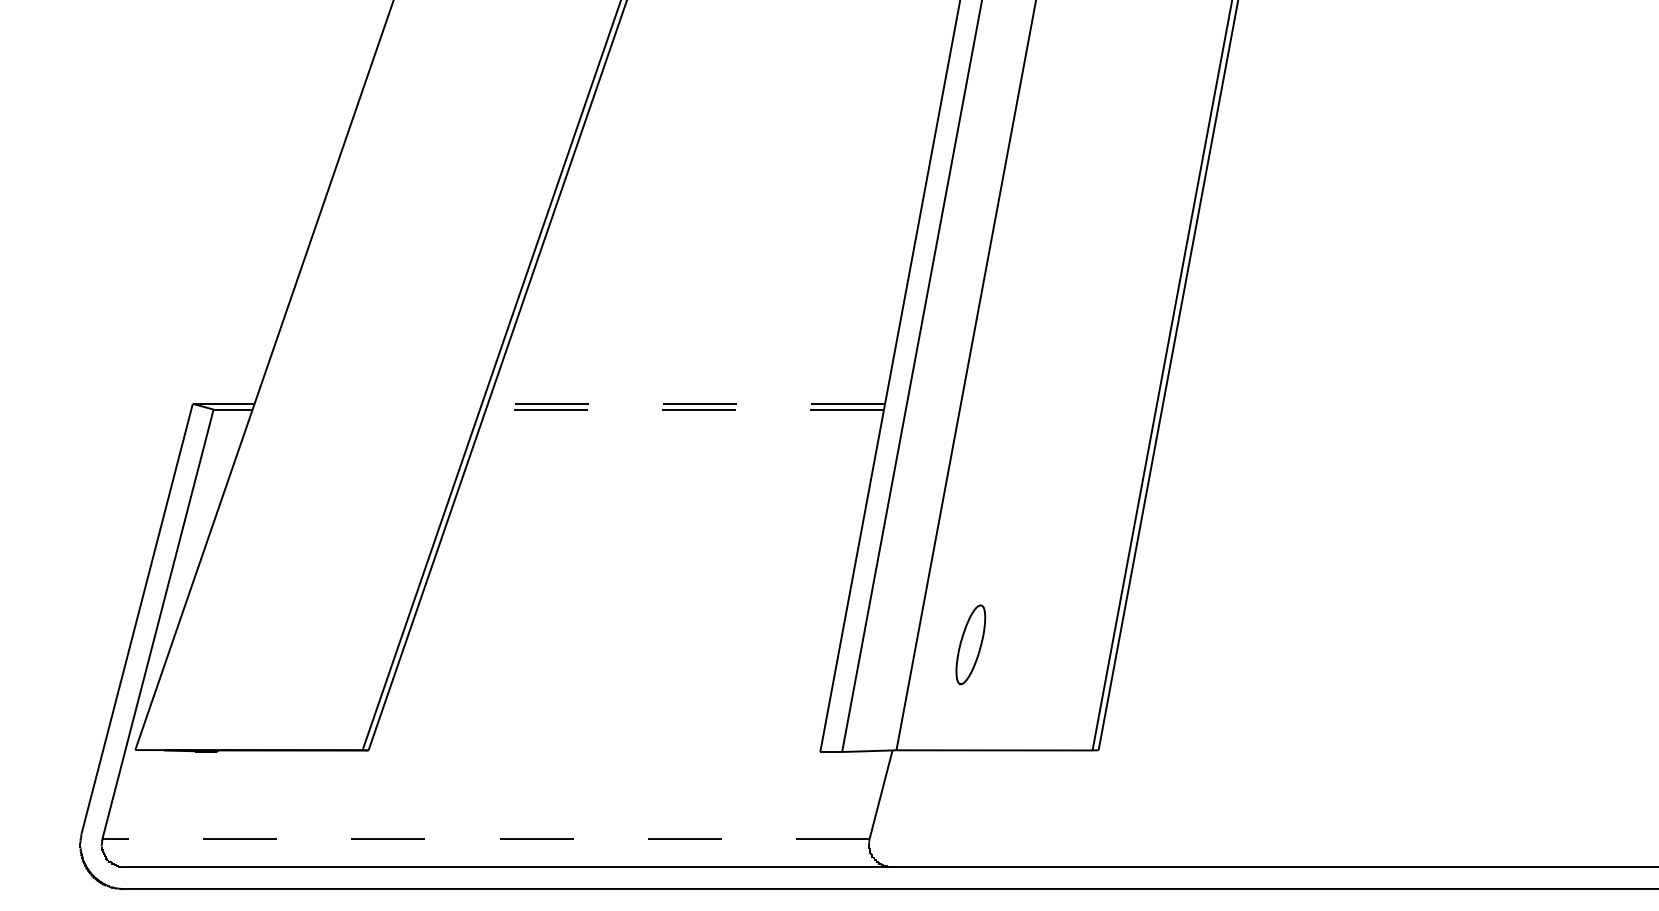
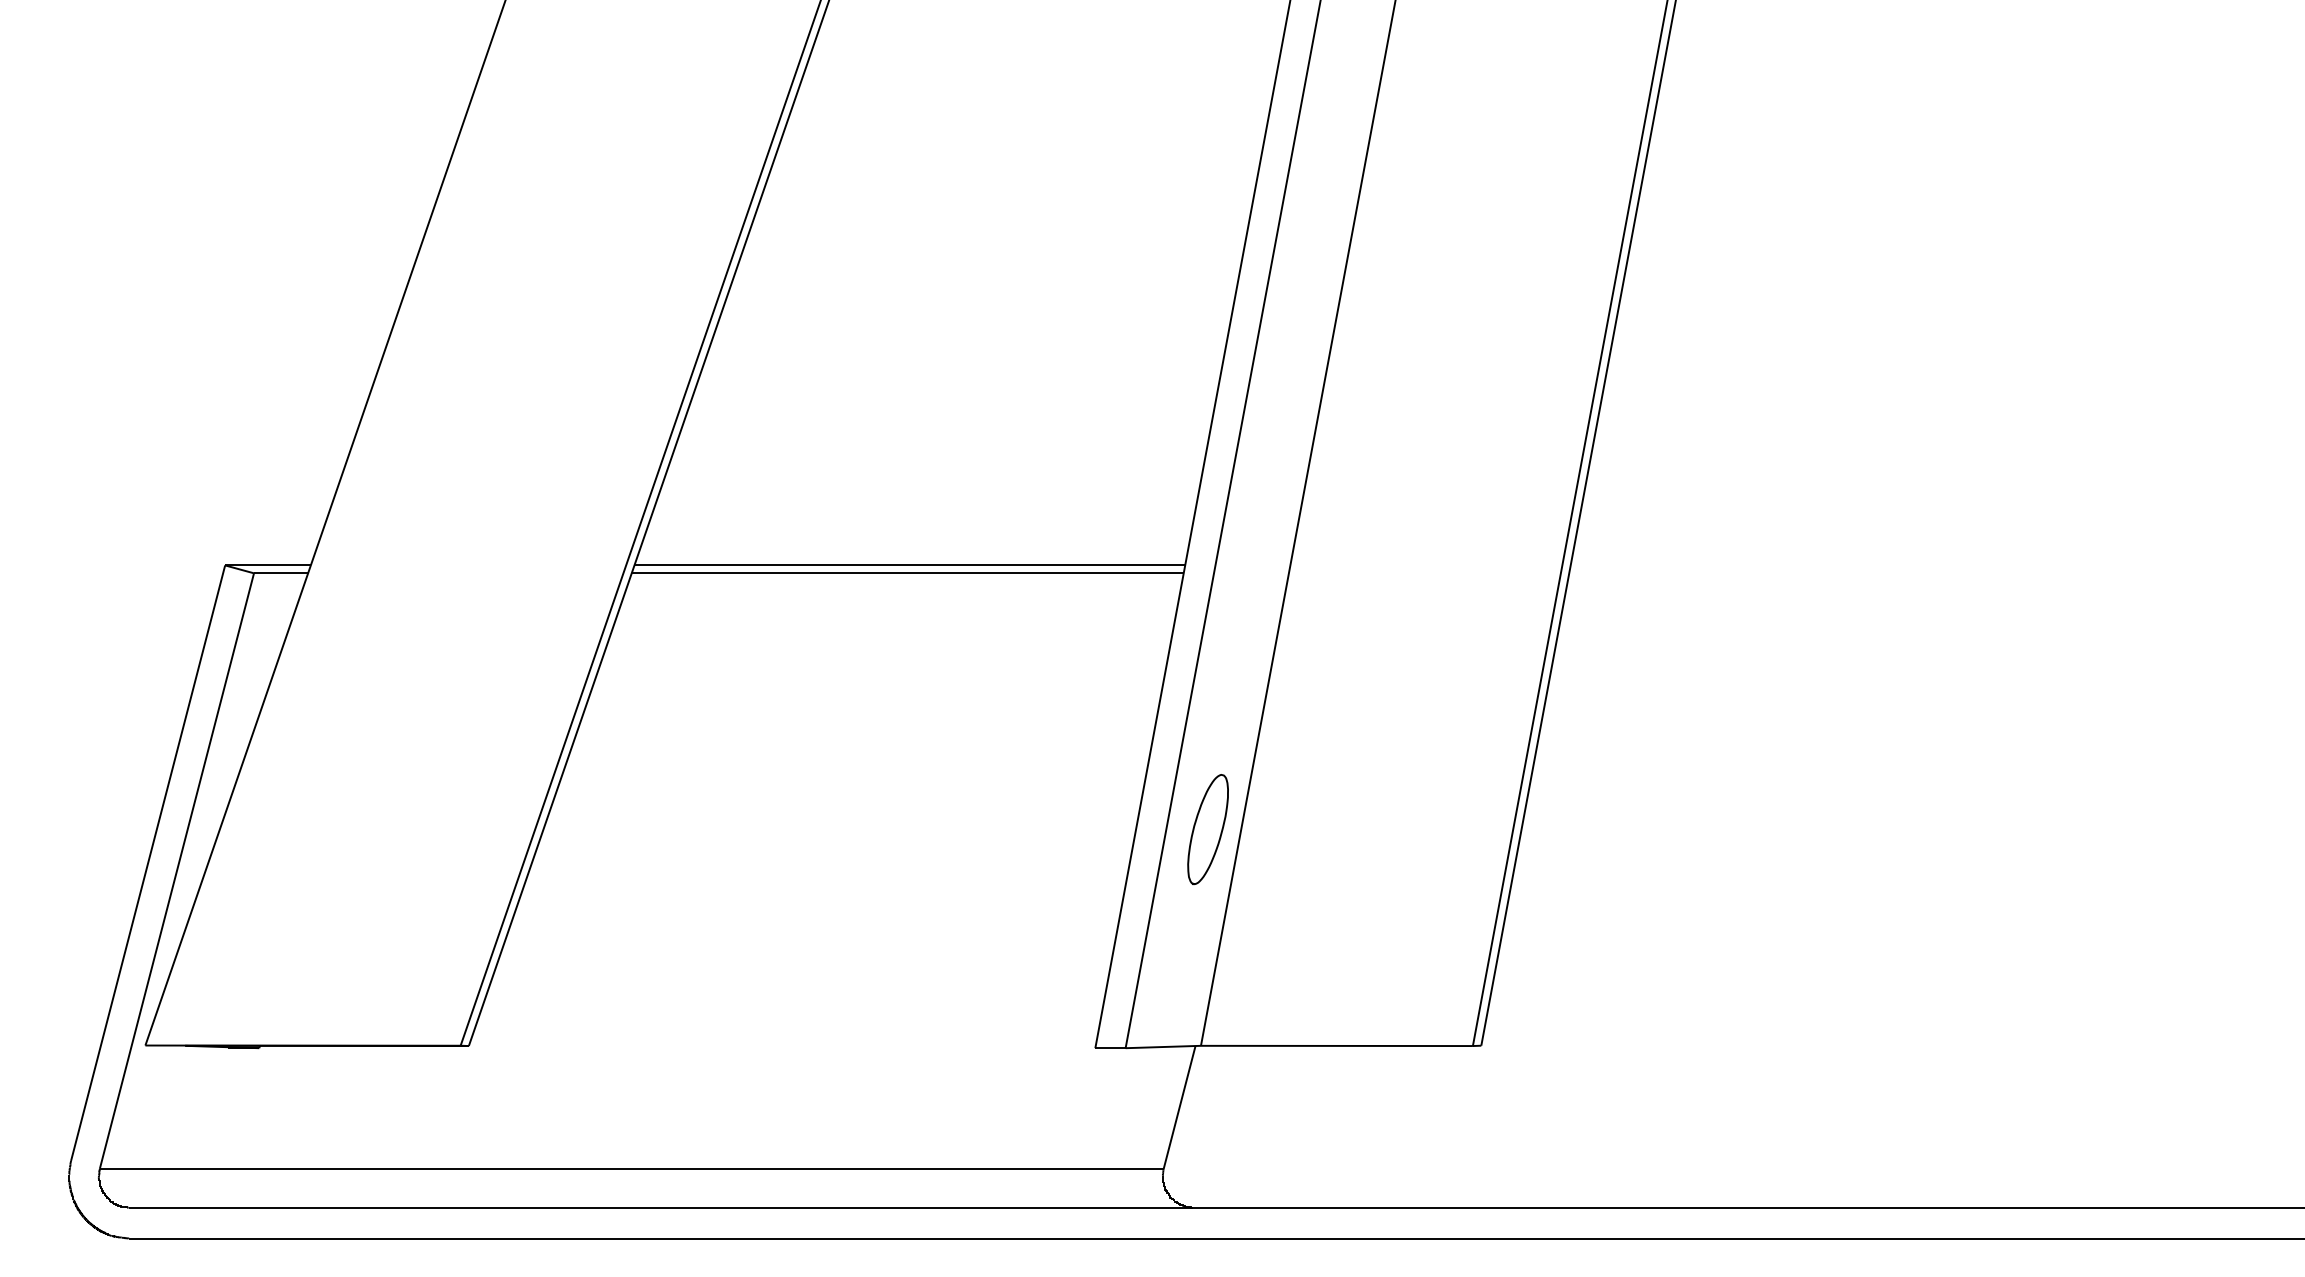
line: (686, 403) -> (909, 565), dashed -> solid
line: (684, 409) -> (907, 573), dashed -> solid
part: (970, 644) -> (1207, 829), moved
line: (485, 838) -> (631, 1168), dashed -> solid

